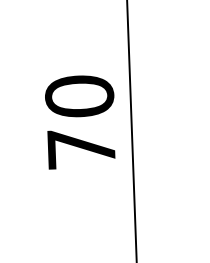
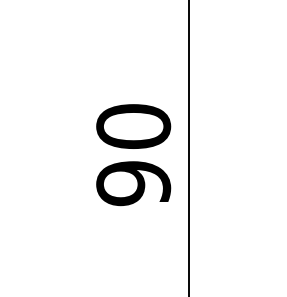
text: (81, 149) -> (133, 183), 70 -> 90

